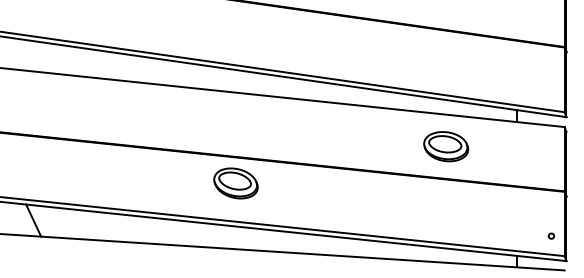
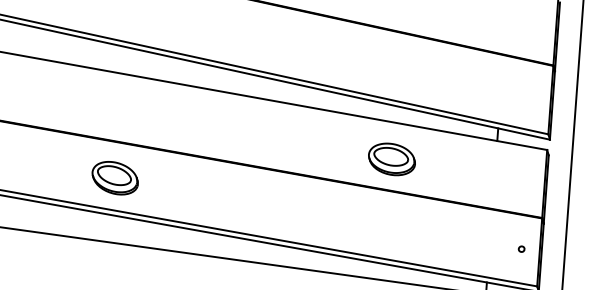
part: (446, 146) -> (392, 159), moved
part: (235, 183) -> (114, 178), moved
part: (550, 235) -> (520, 248), moved

